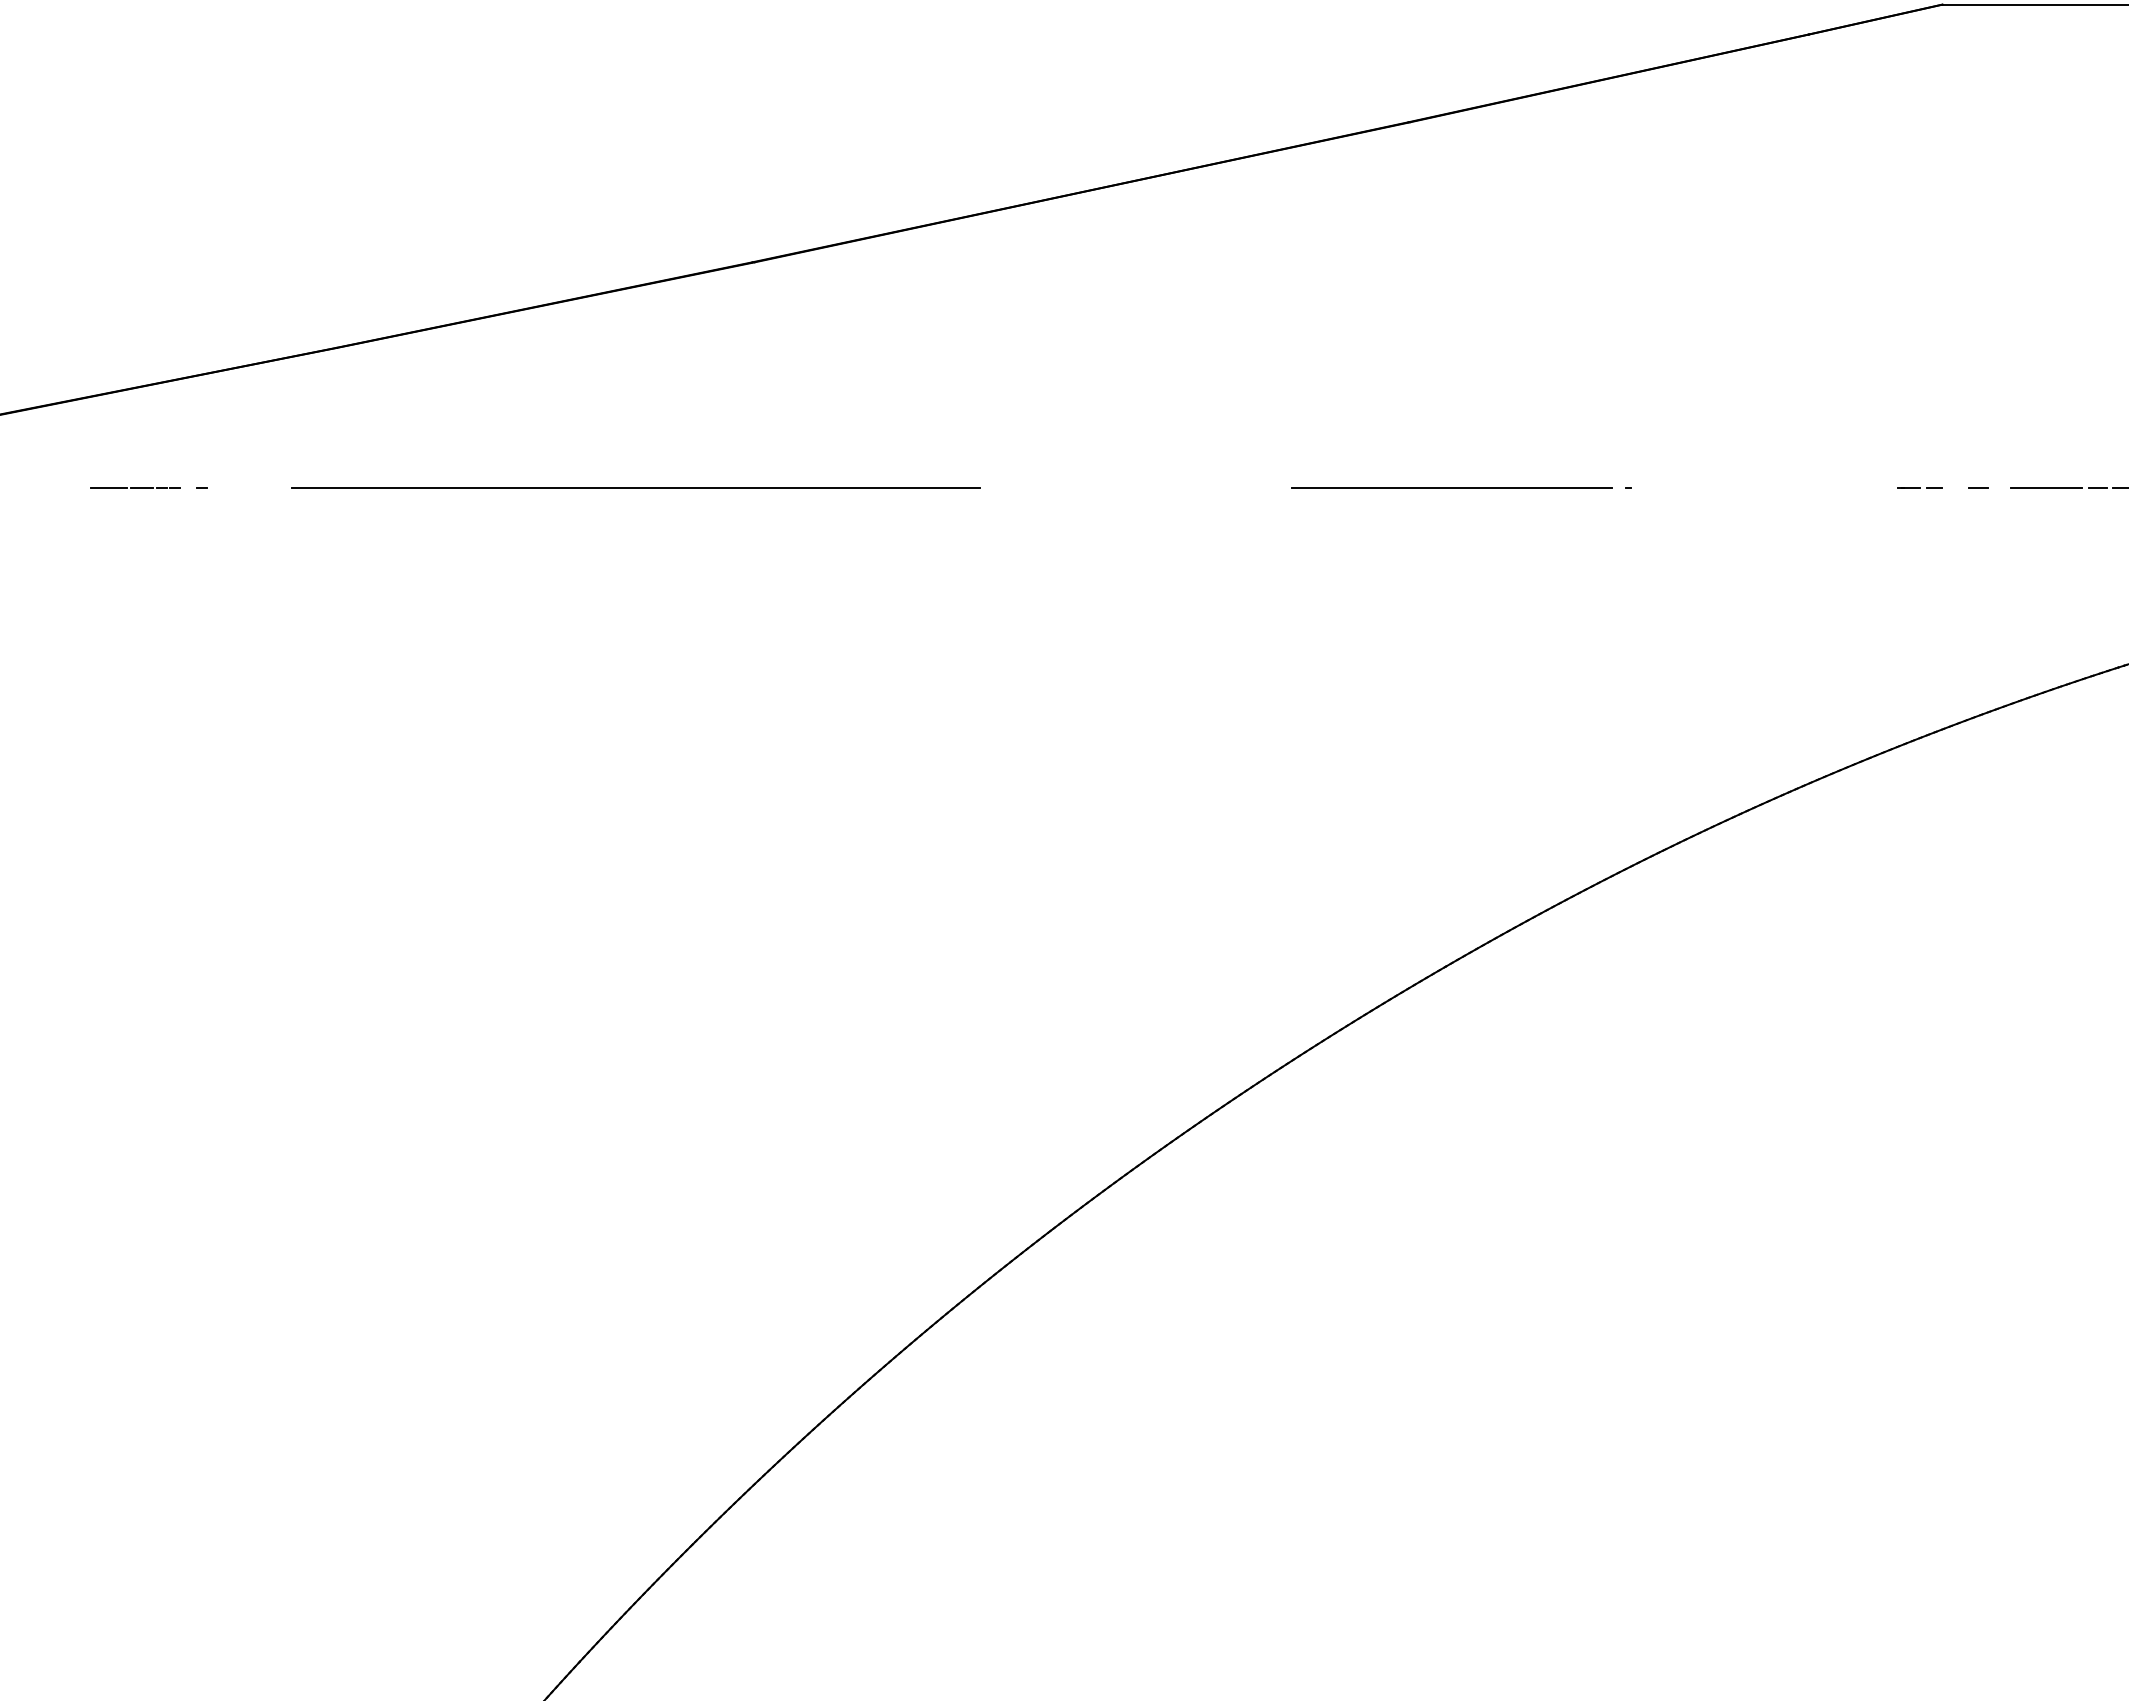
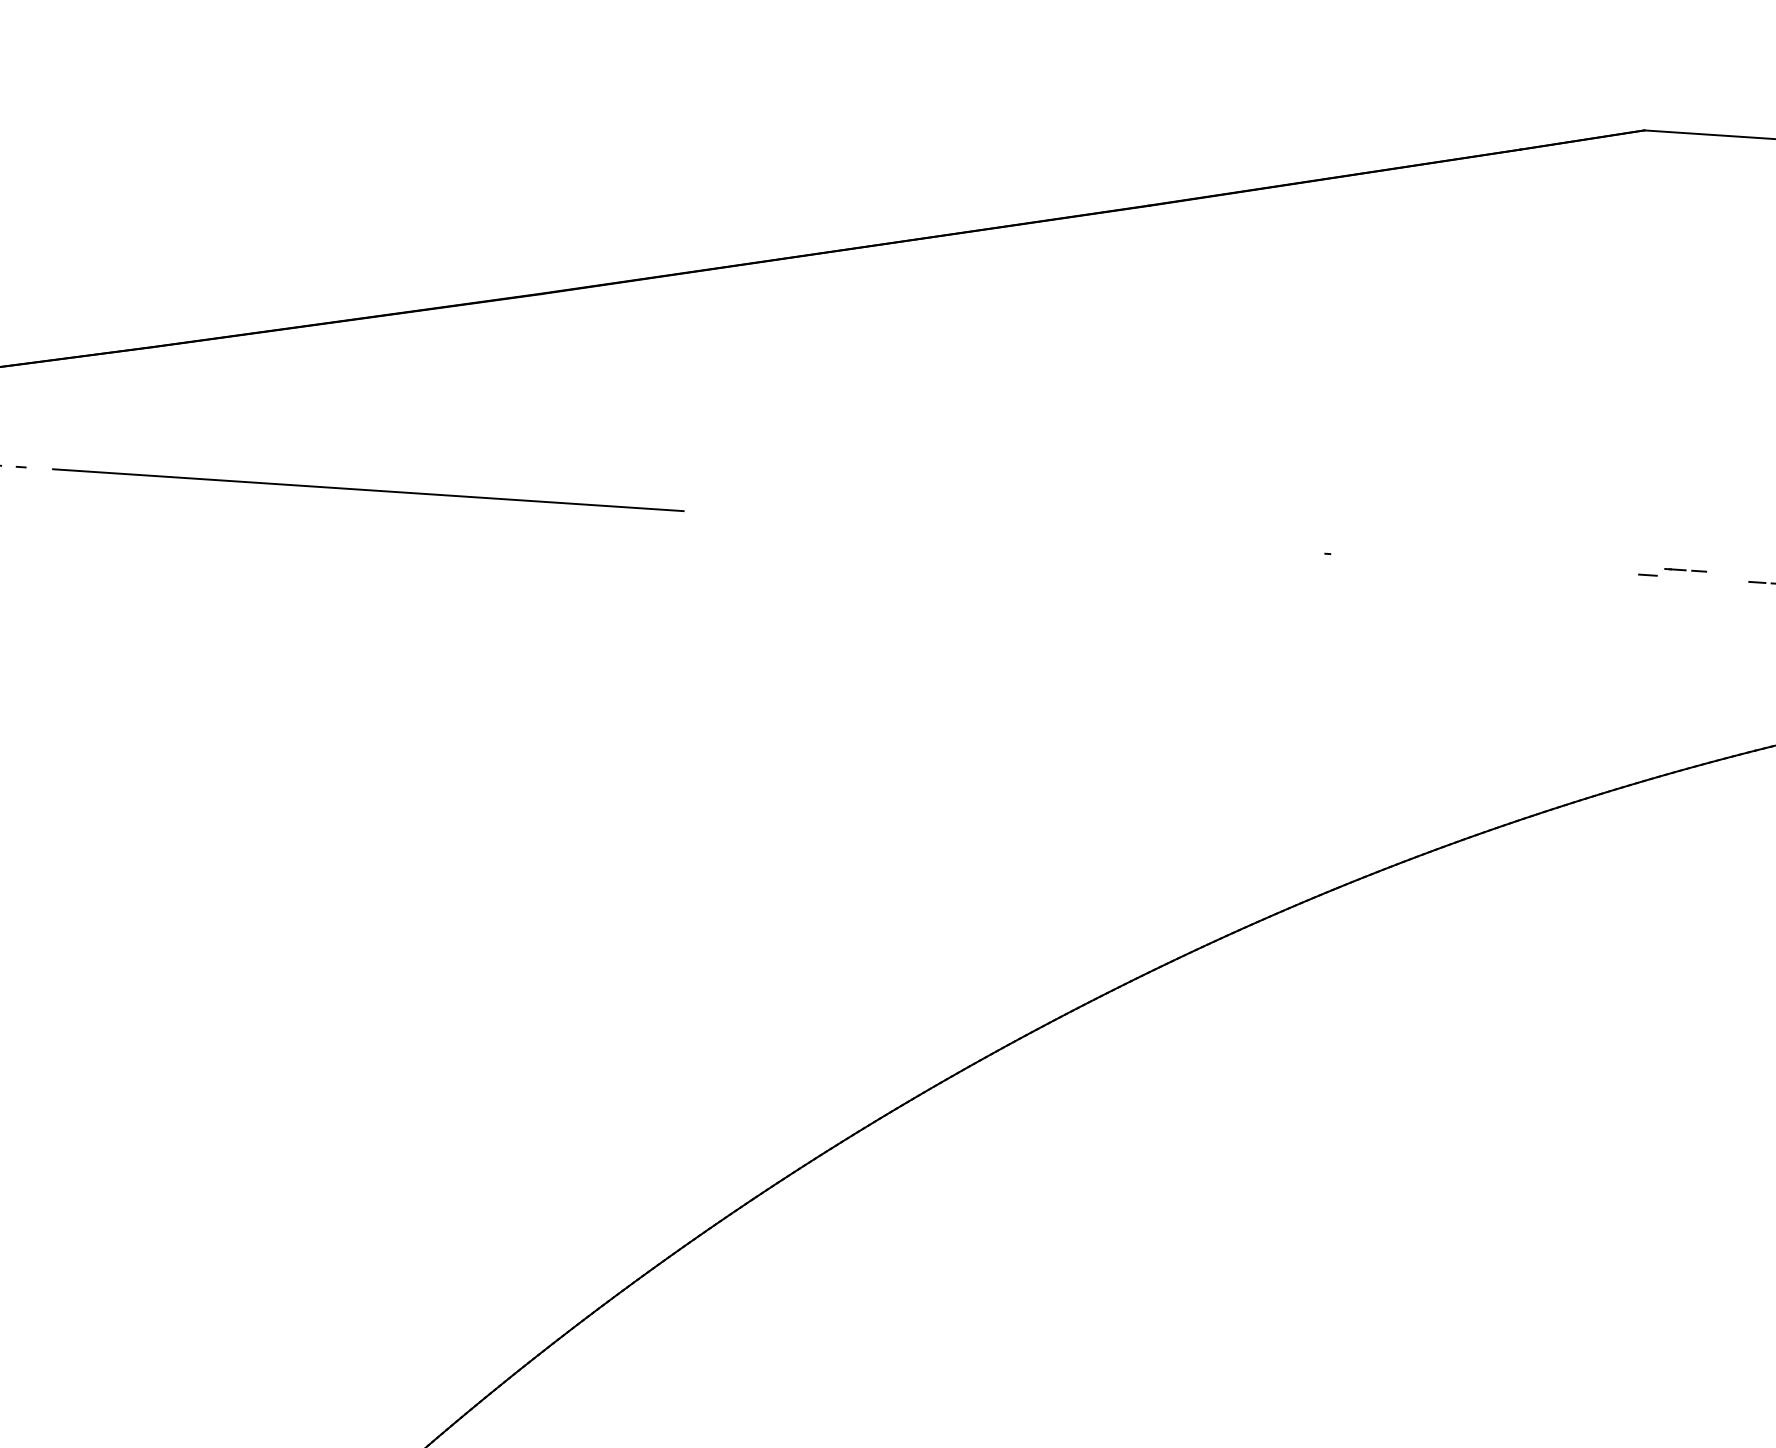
line: (635, 487) -> (367, 489), moved
line: (1451, 487) -> (1165, 542), removed
line: (1919, 487) -> (1685, 569), moved
line: (2046, 487) -> (1710, 578), removed

